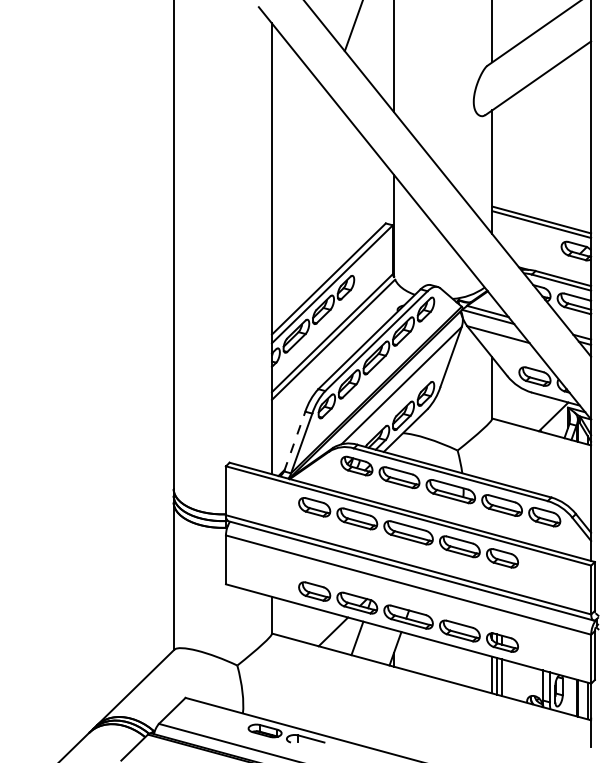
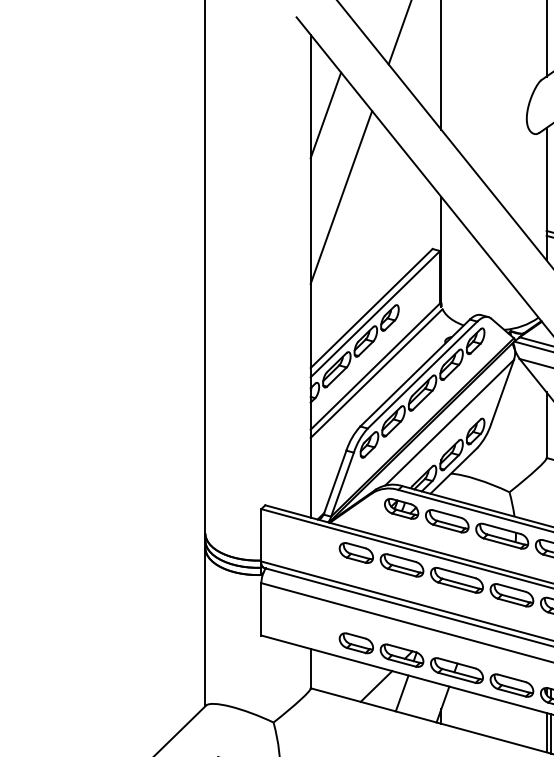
line: (285, 98) -> (325, 115), added
line: (300, 175) -> (341, 197), added
line: (294, 441) -> (334, 482), dashed -> solid

